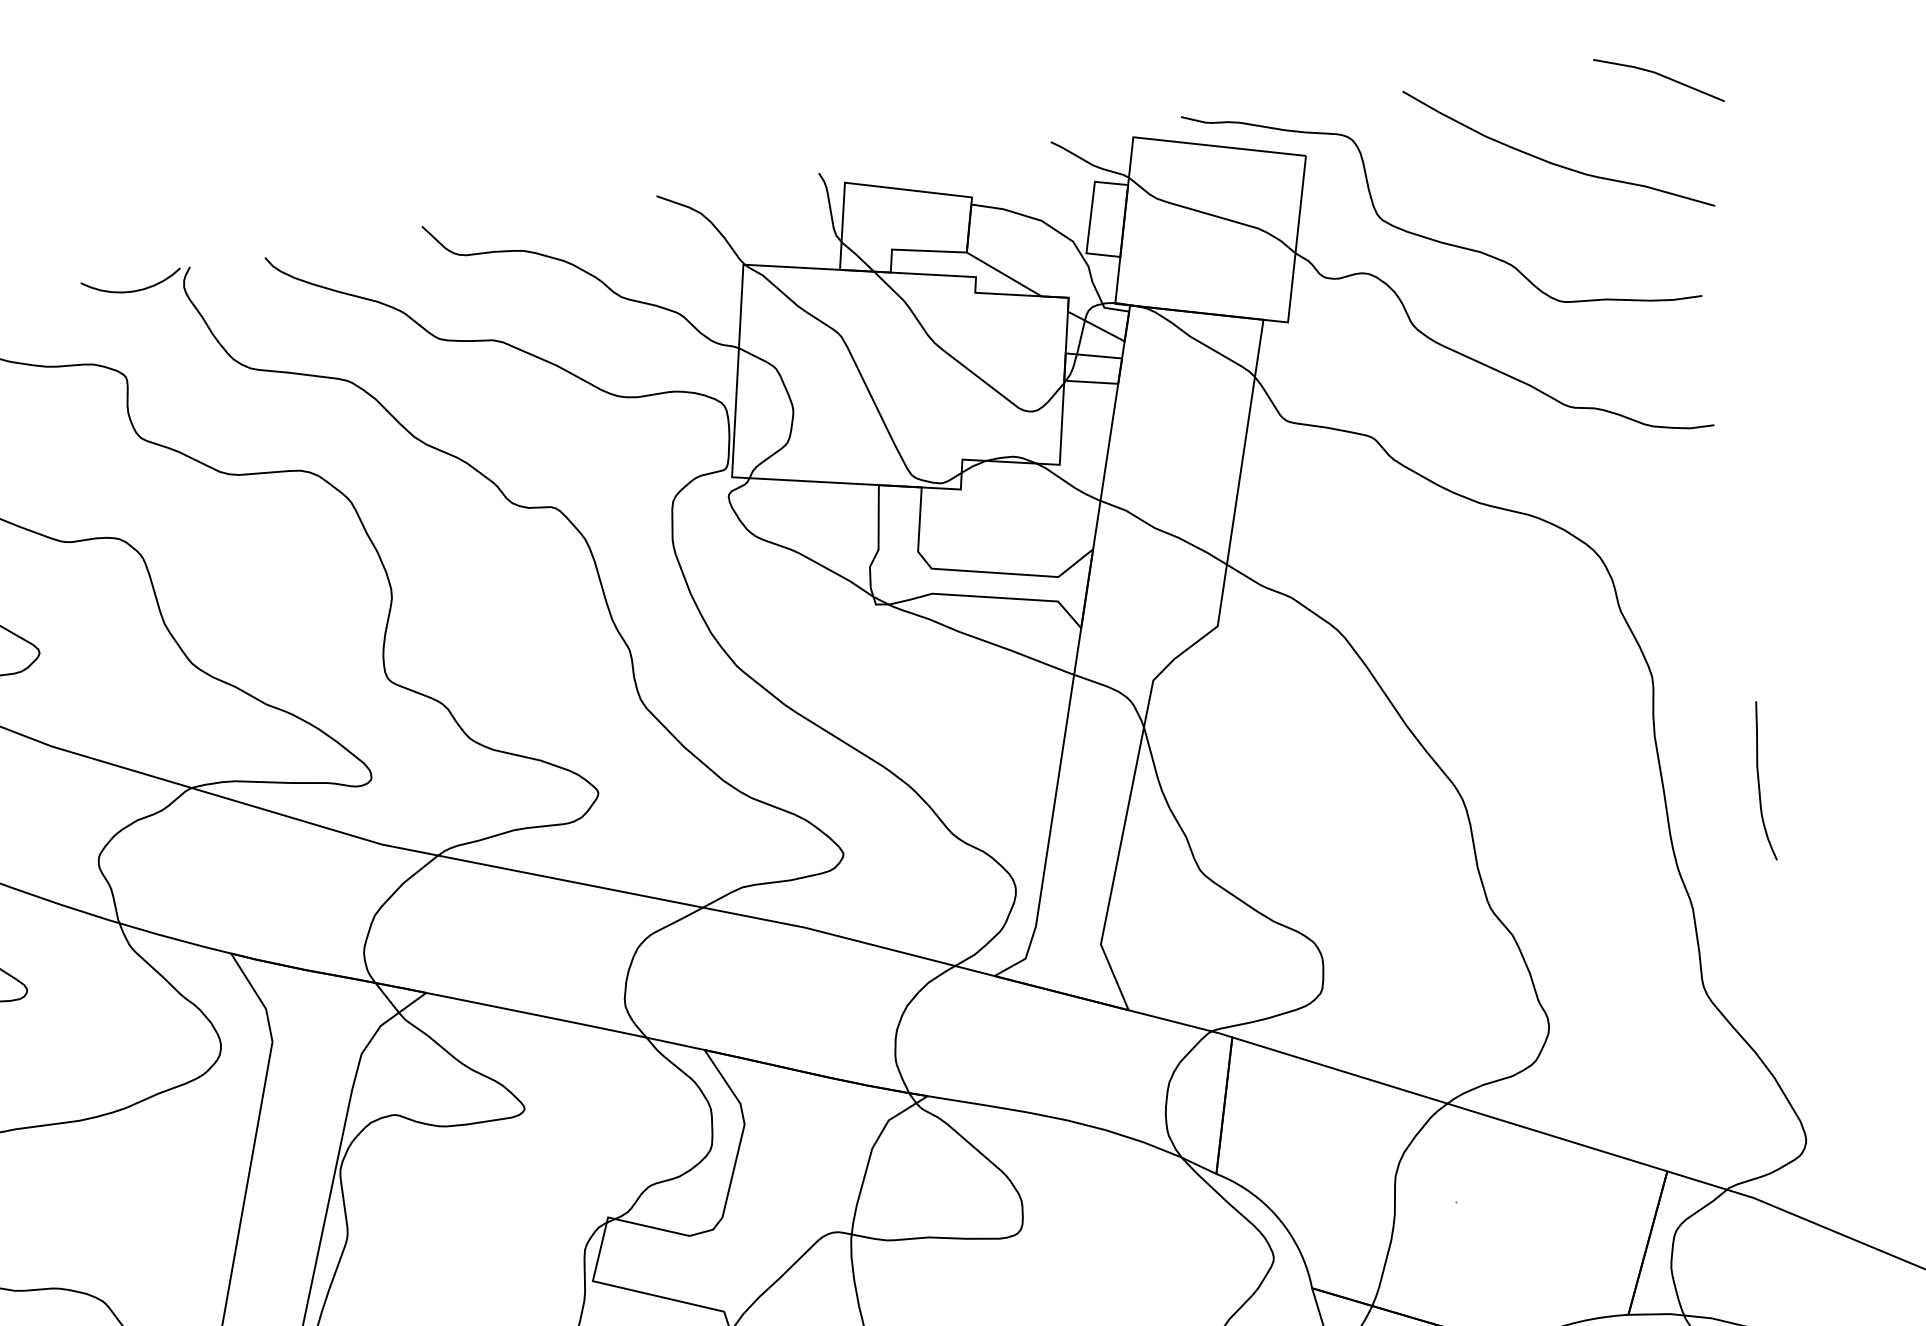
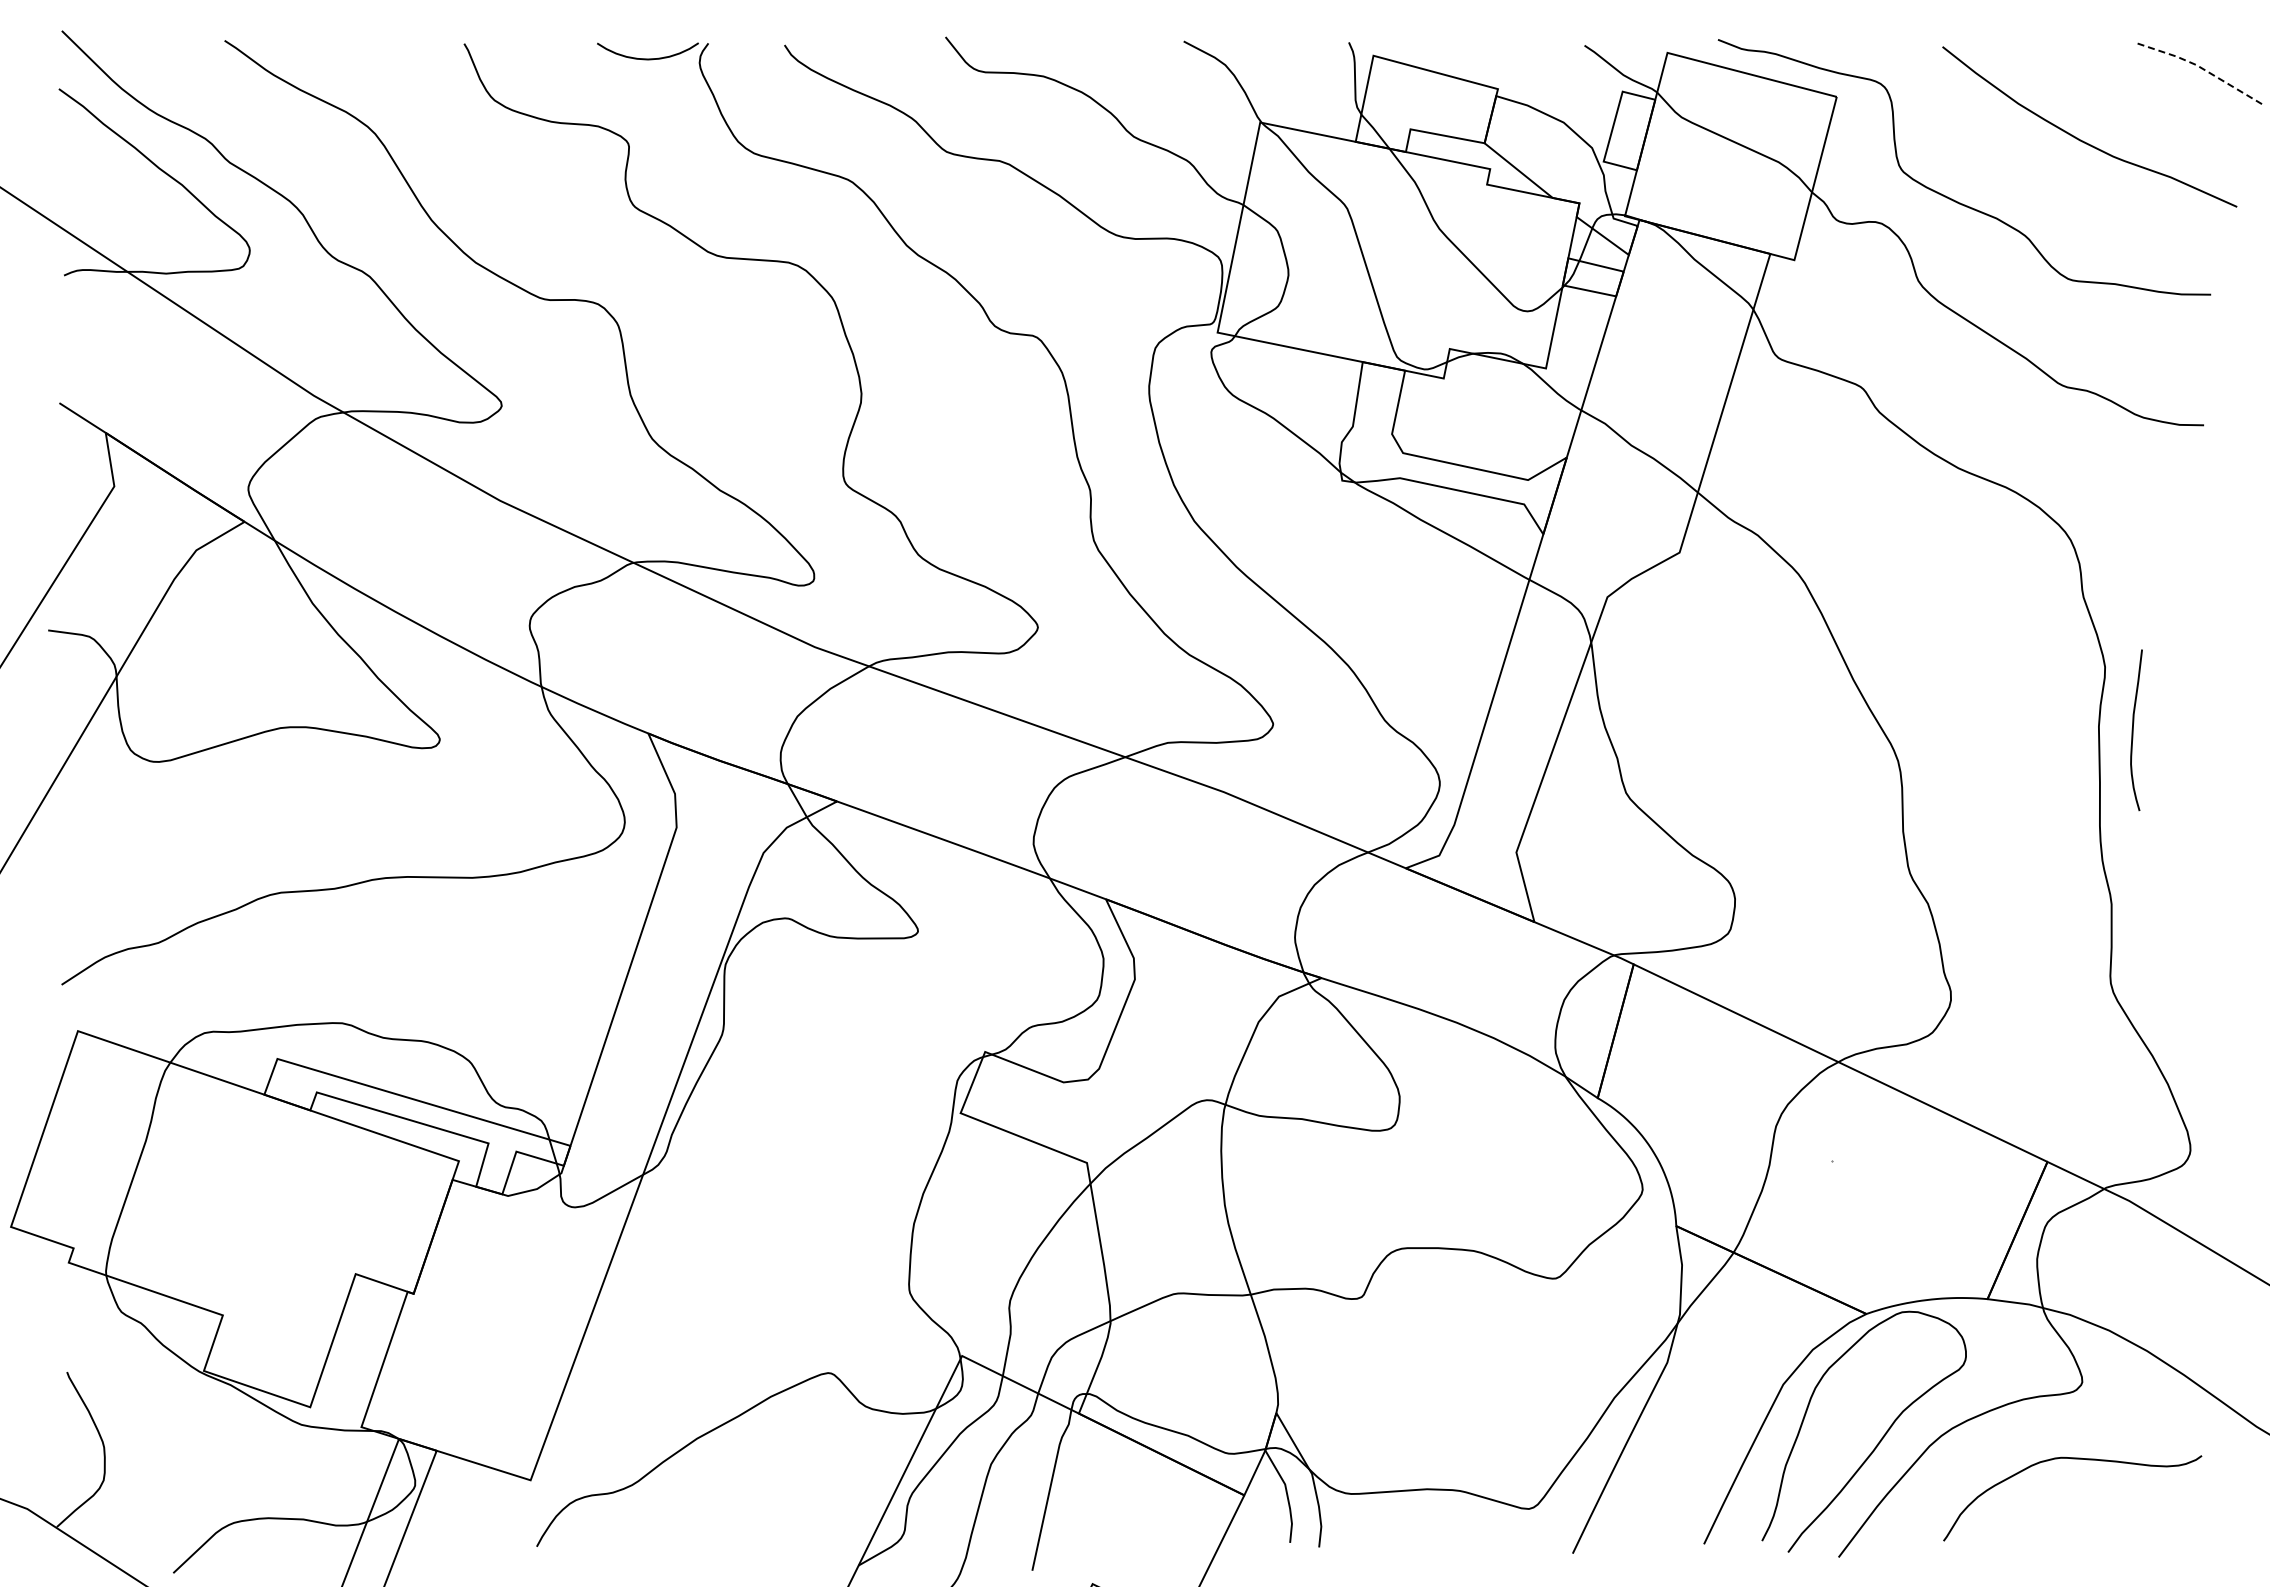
line: (1658, 74) -> (2200, 67), solid -> dashed
curve: (1759, 782) -> (2133, 730), moved

